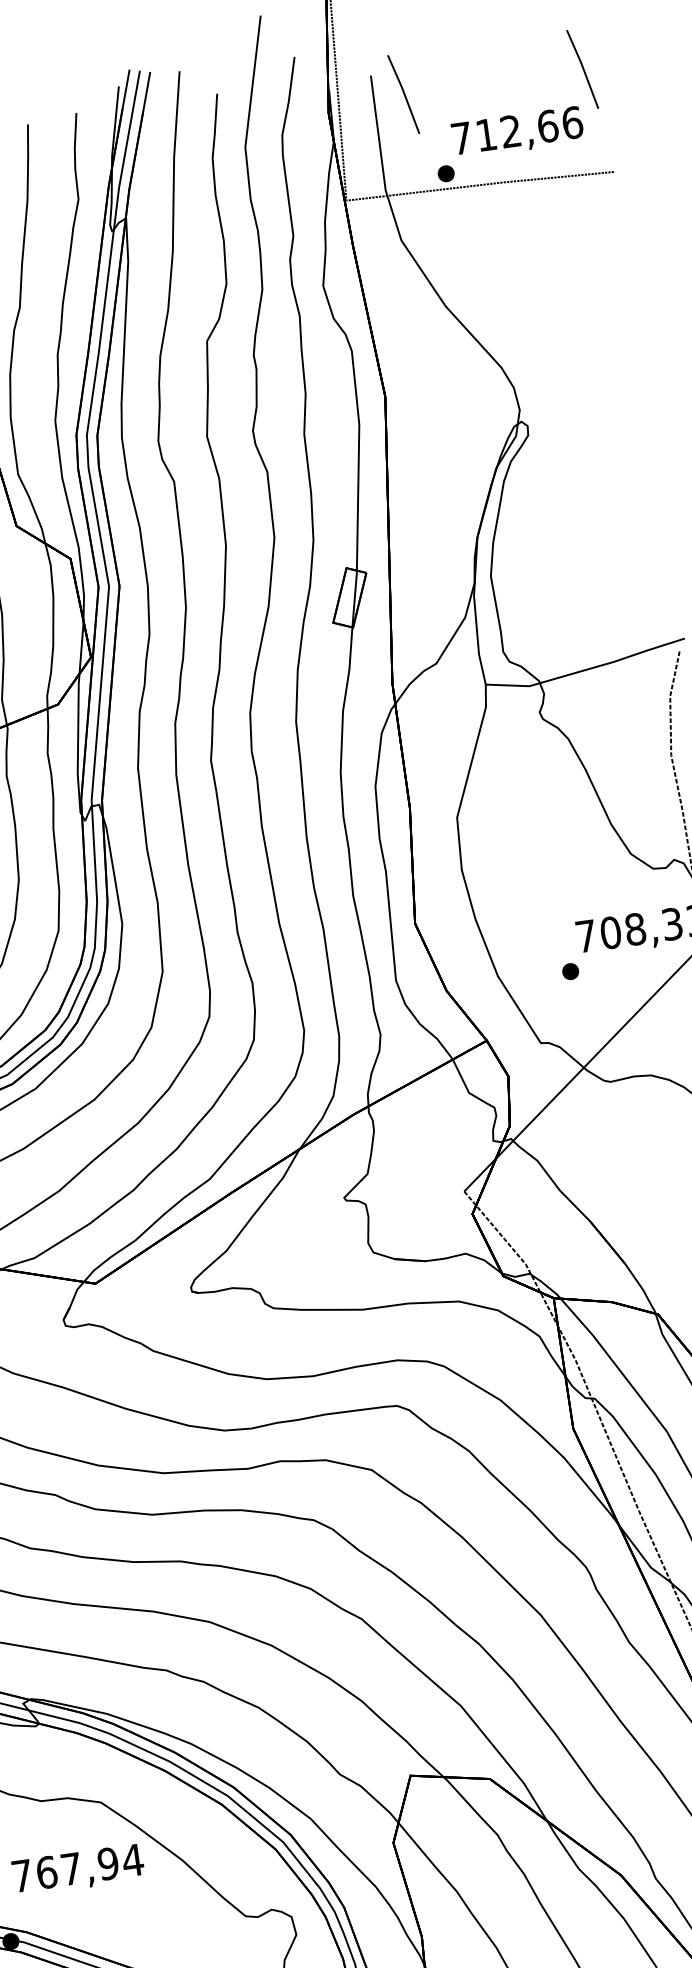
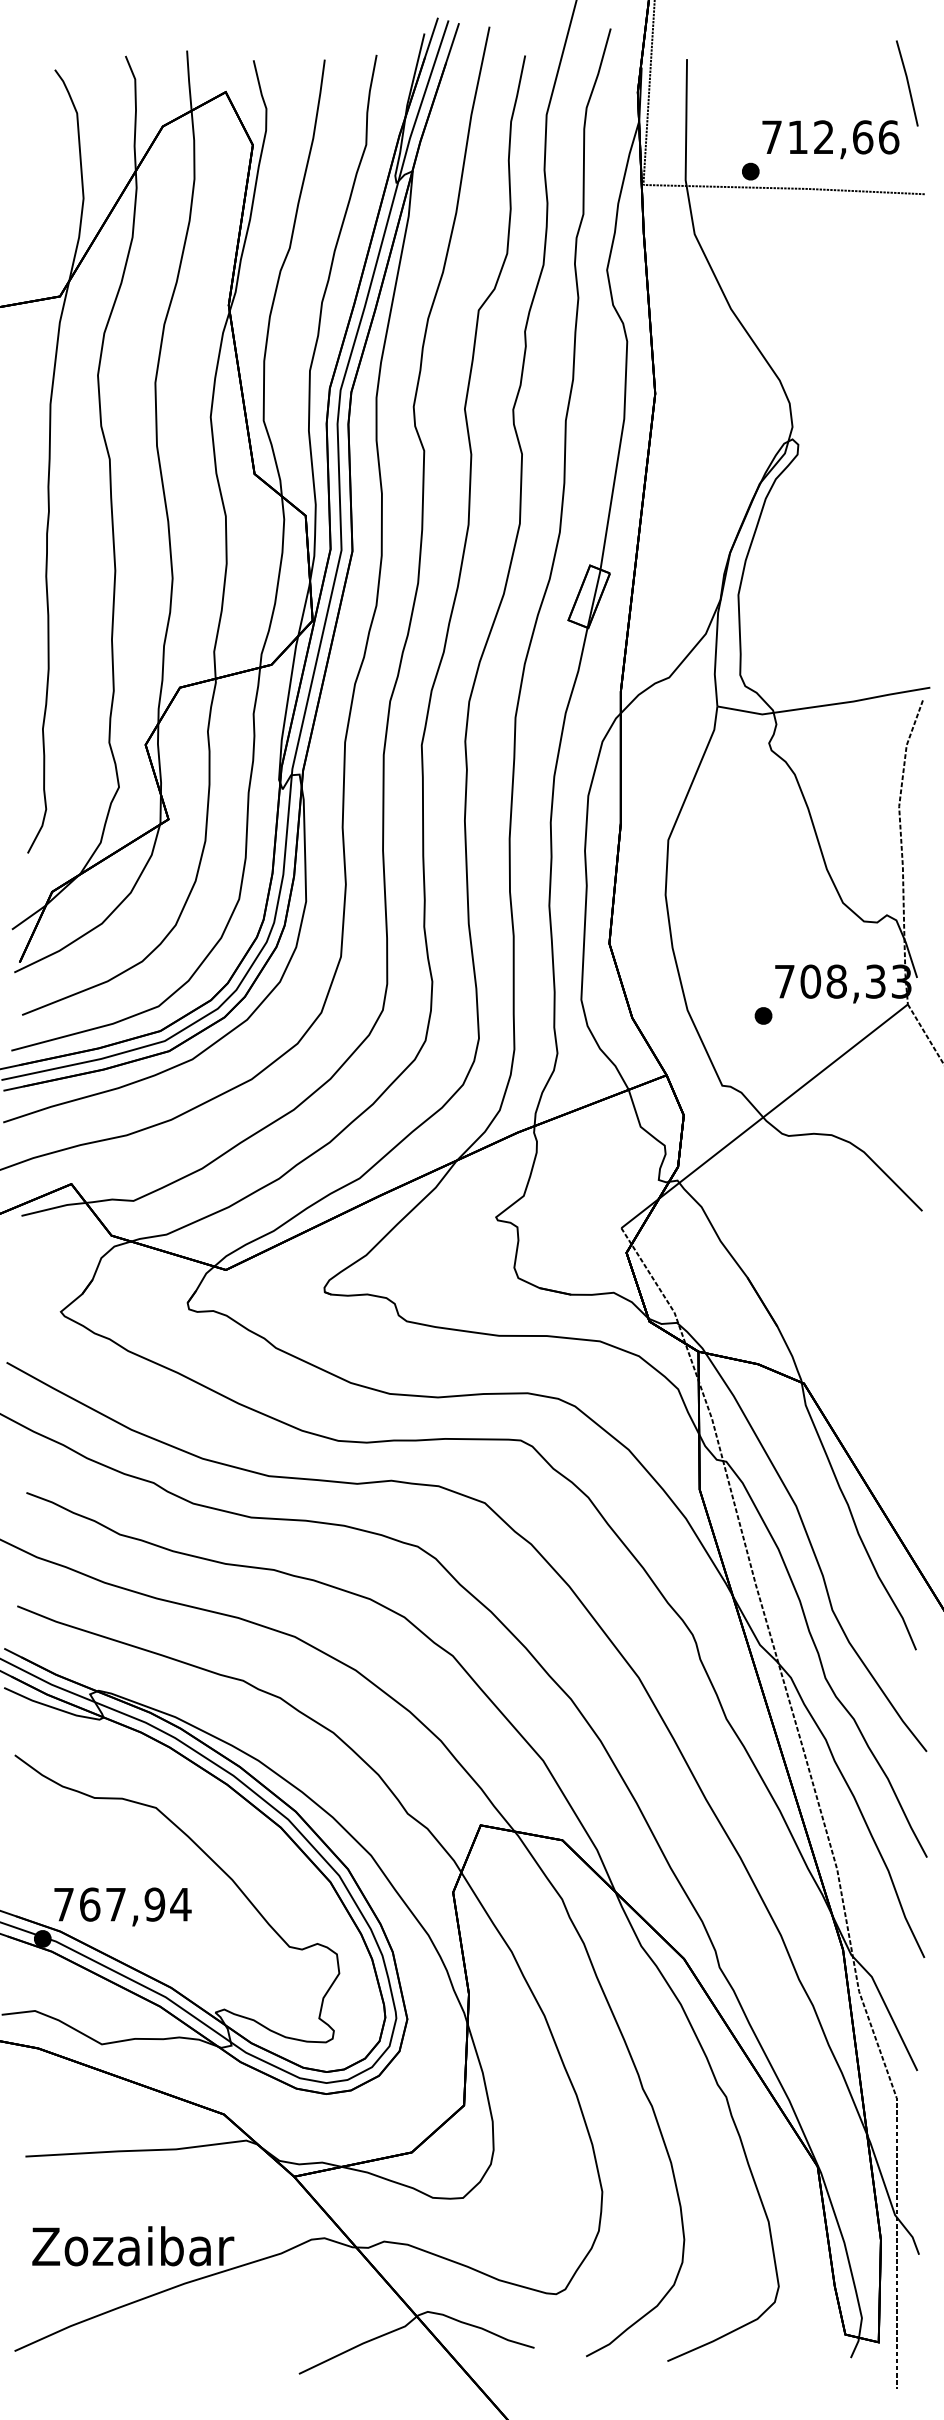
line: (403, 94) -> (718, 83), removed
text: (77, 1869) -> (122, 1906), moved

